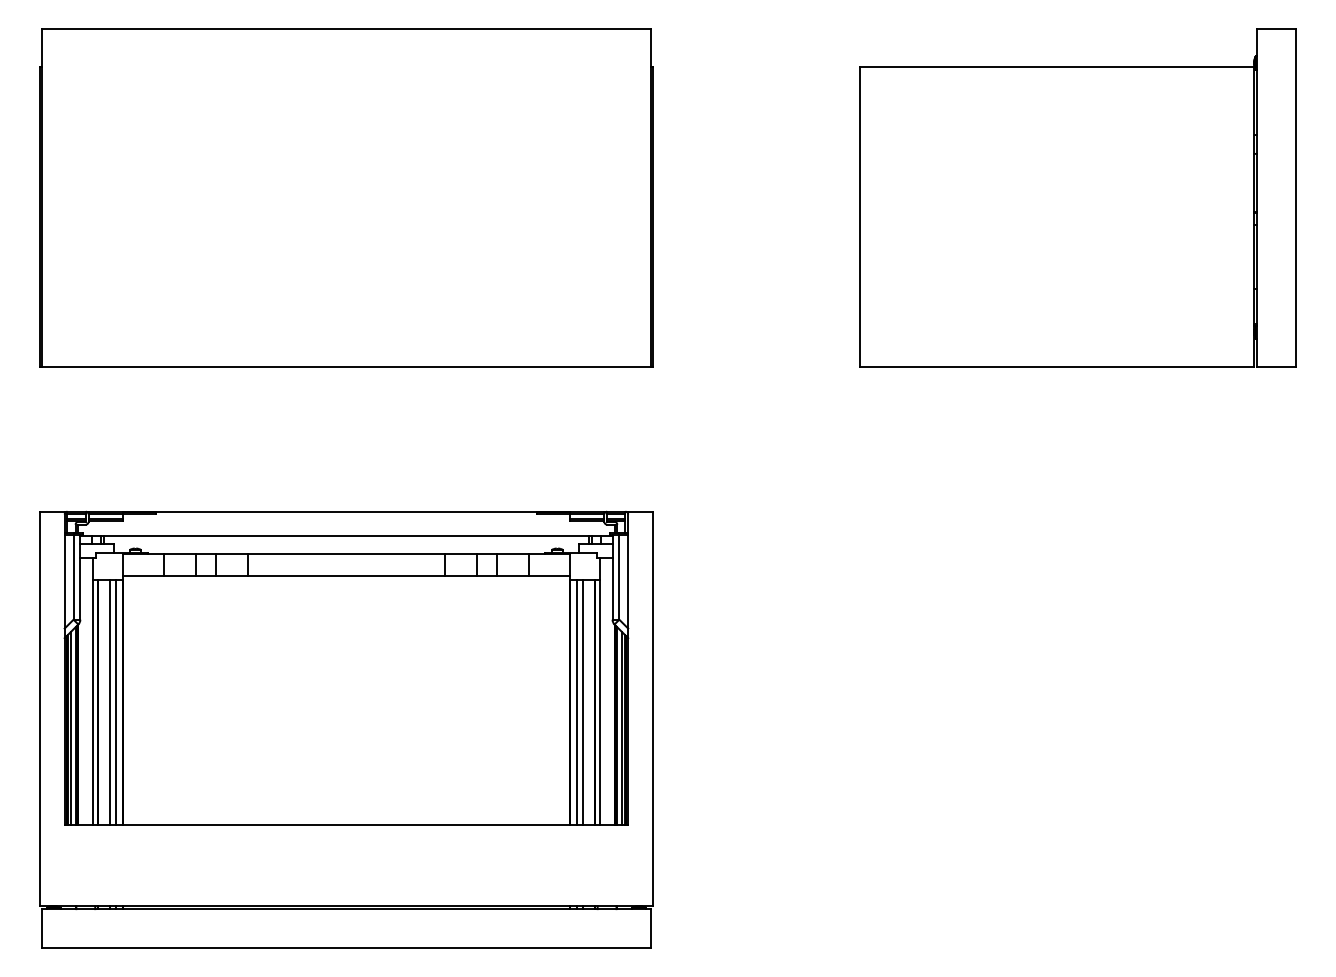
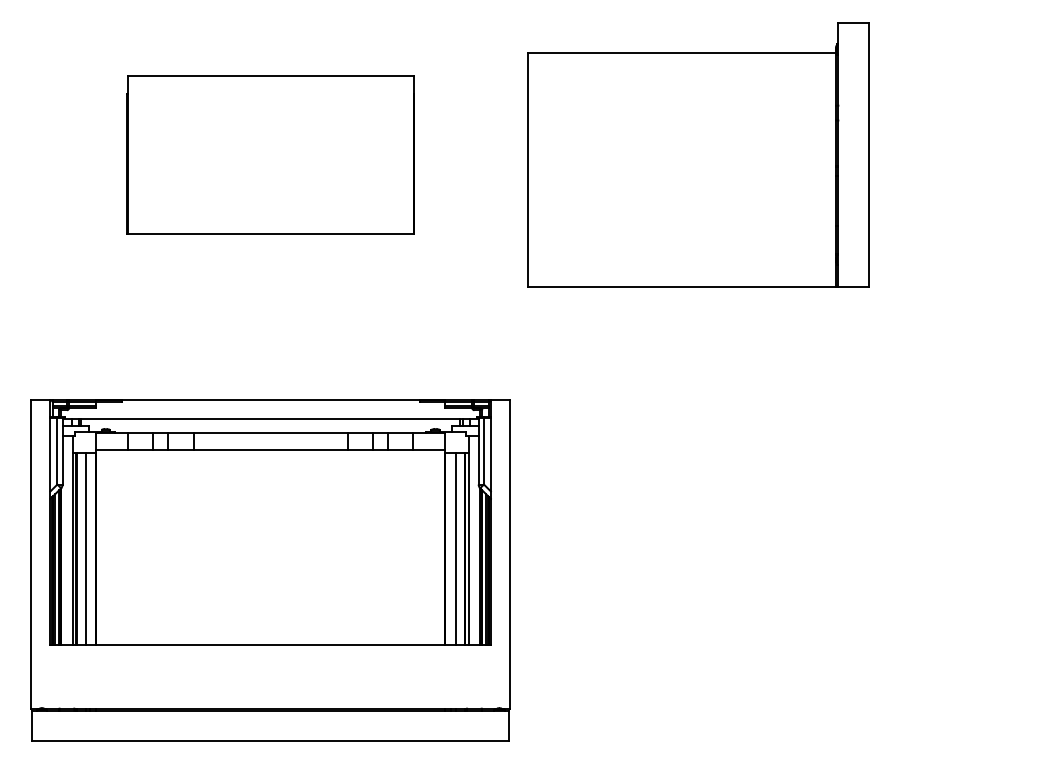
part: (346, 197) -> (270, 154), size x0.6
part: (1078, 197) -> (698, 154), moved
line: (115, 701) -> (90, 548), removed
line: (576, 701) -> (450, 548), removed

